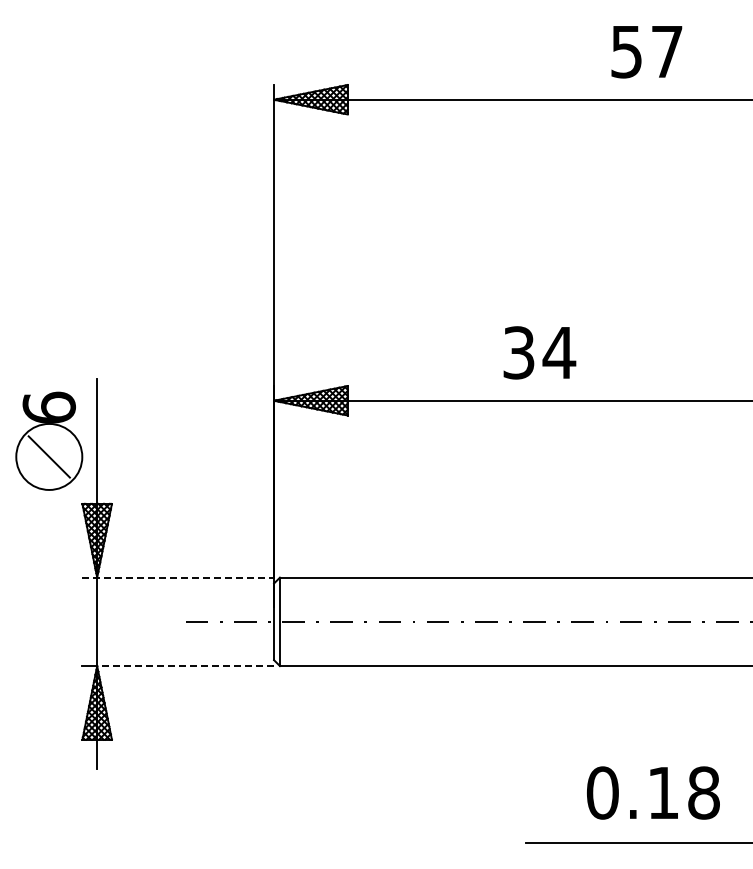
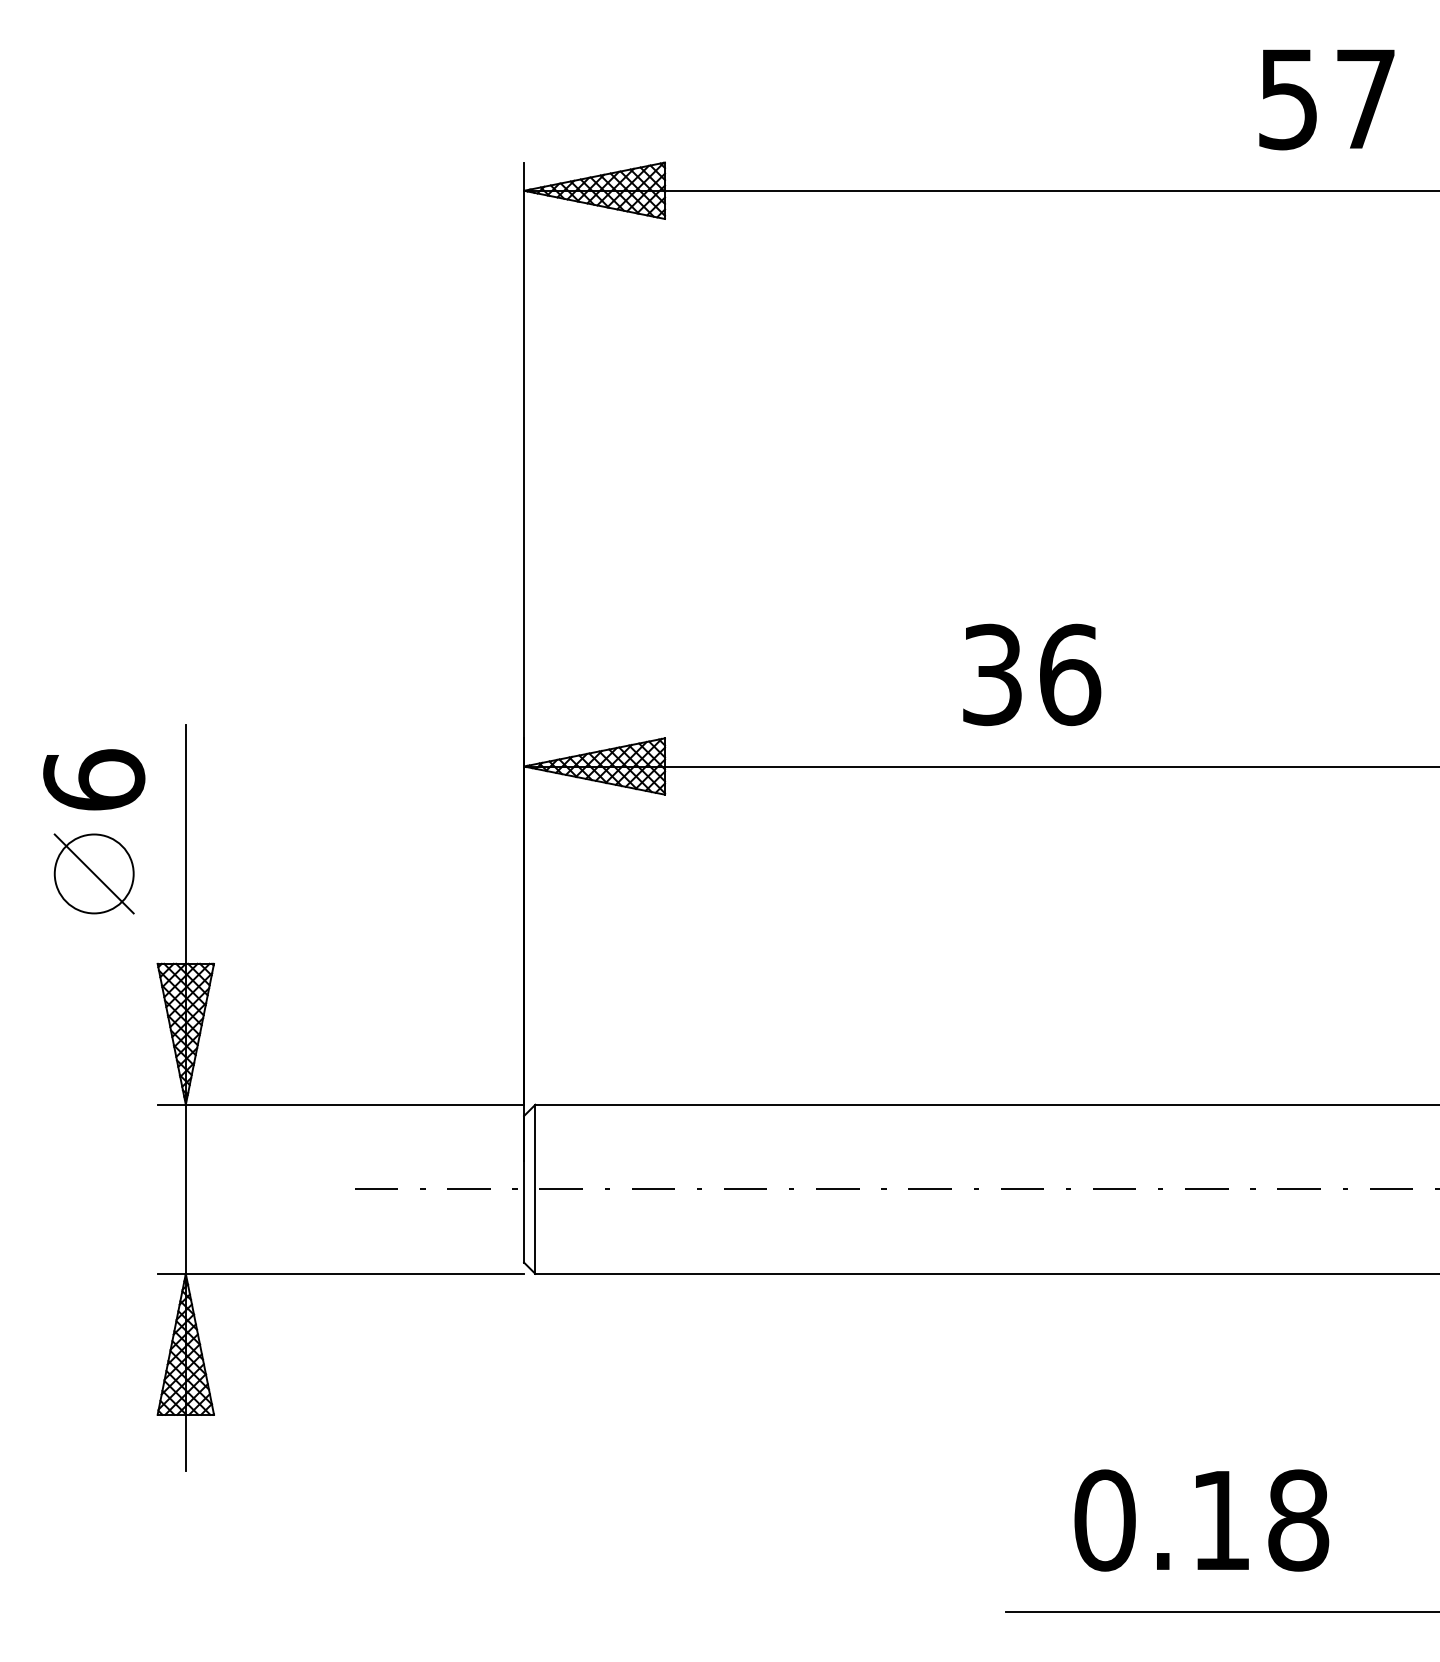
text: (646, 52) -> (1326, 100), moved
text: (559, 352) -> (1069, 674), 34 -> 36
circle: (48, 456) -> (92, 873), size x0.62
line: (178, 577) -> (341, 1104), dashed -> solid
line: (185, 666) -> (354, 1274), dashed -> solid
text: (653, 792) -> (1201, 1519), moved

